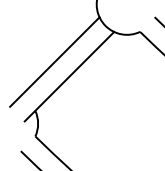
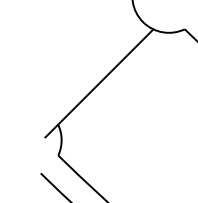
line: (54, 61) -> (81, 65), removed

